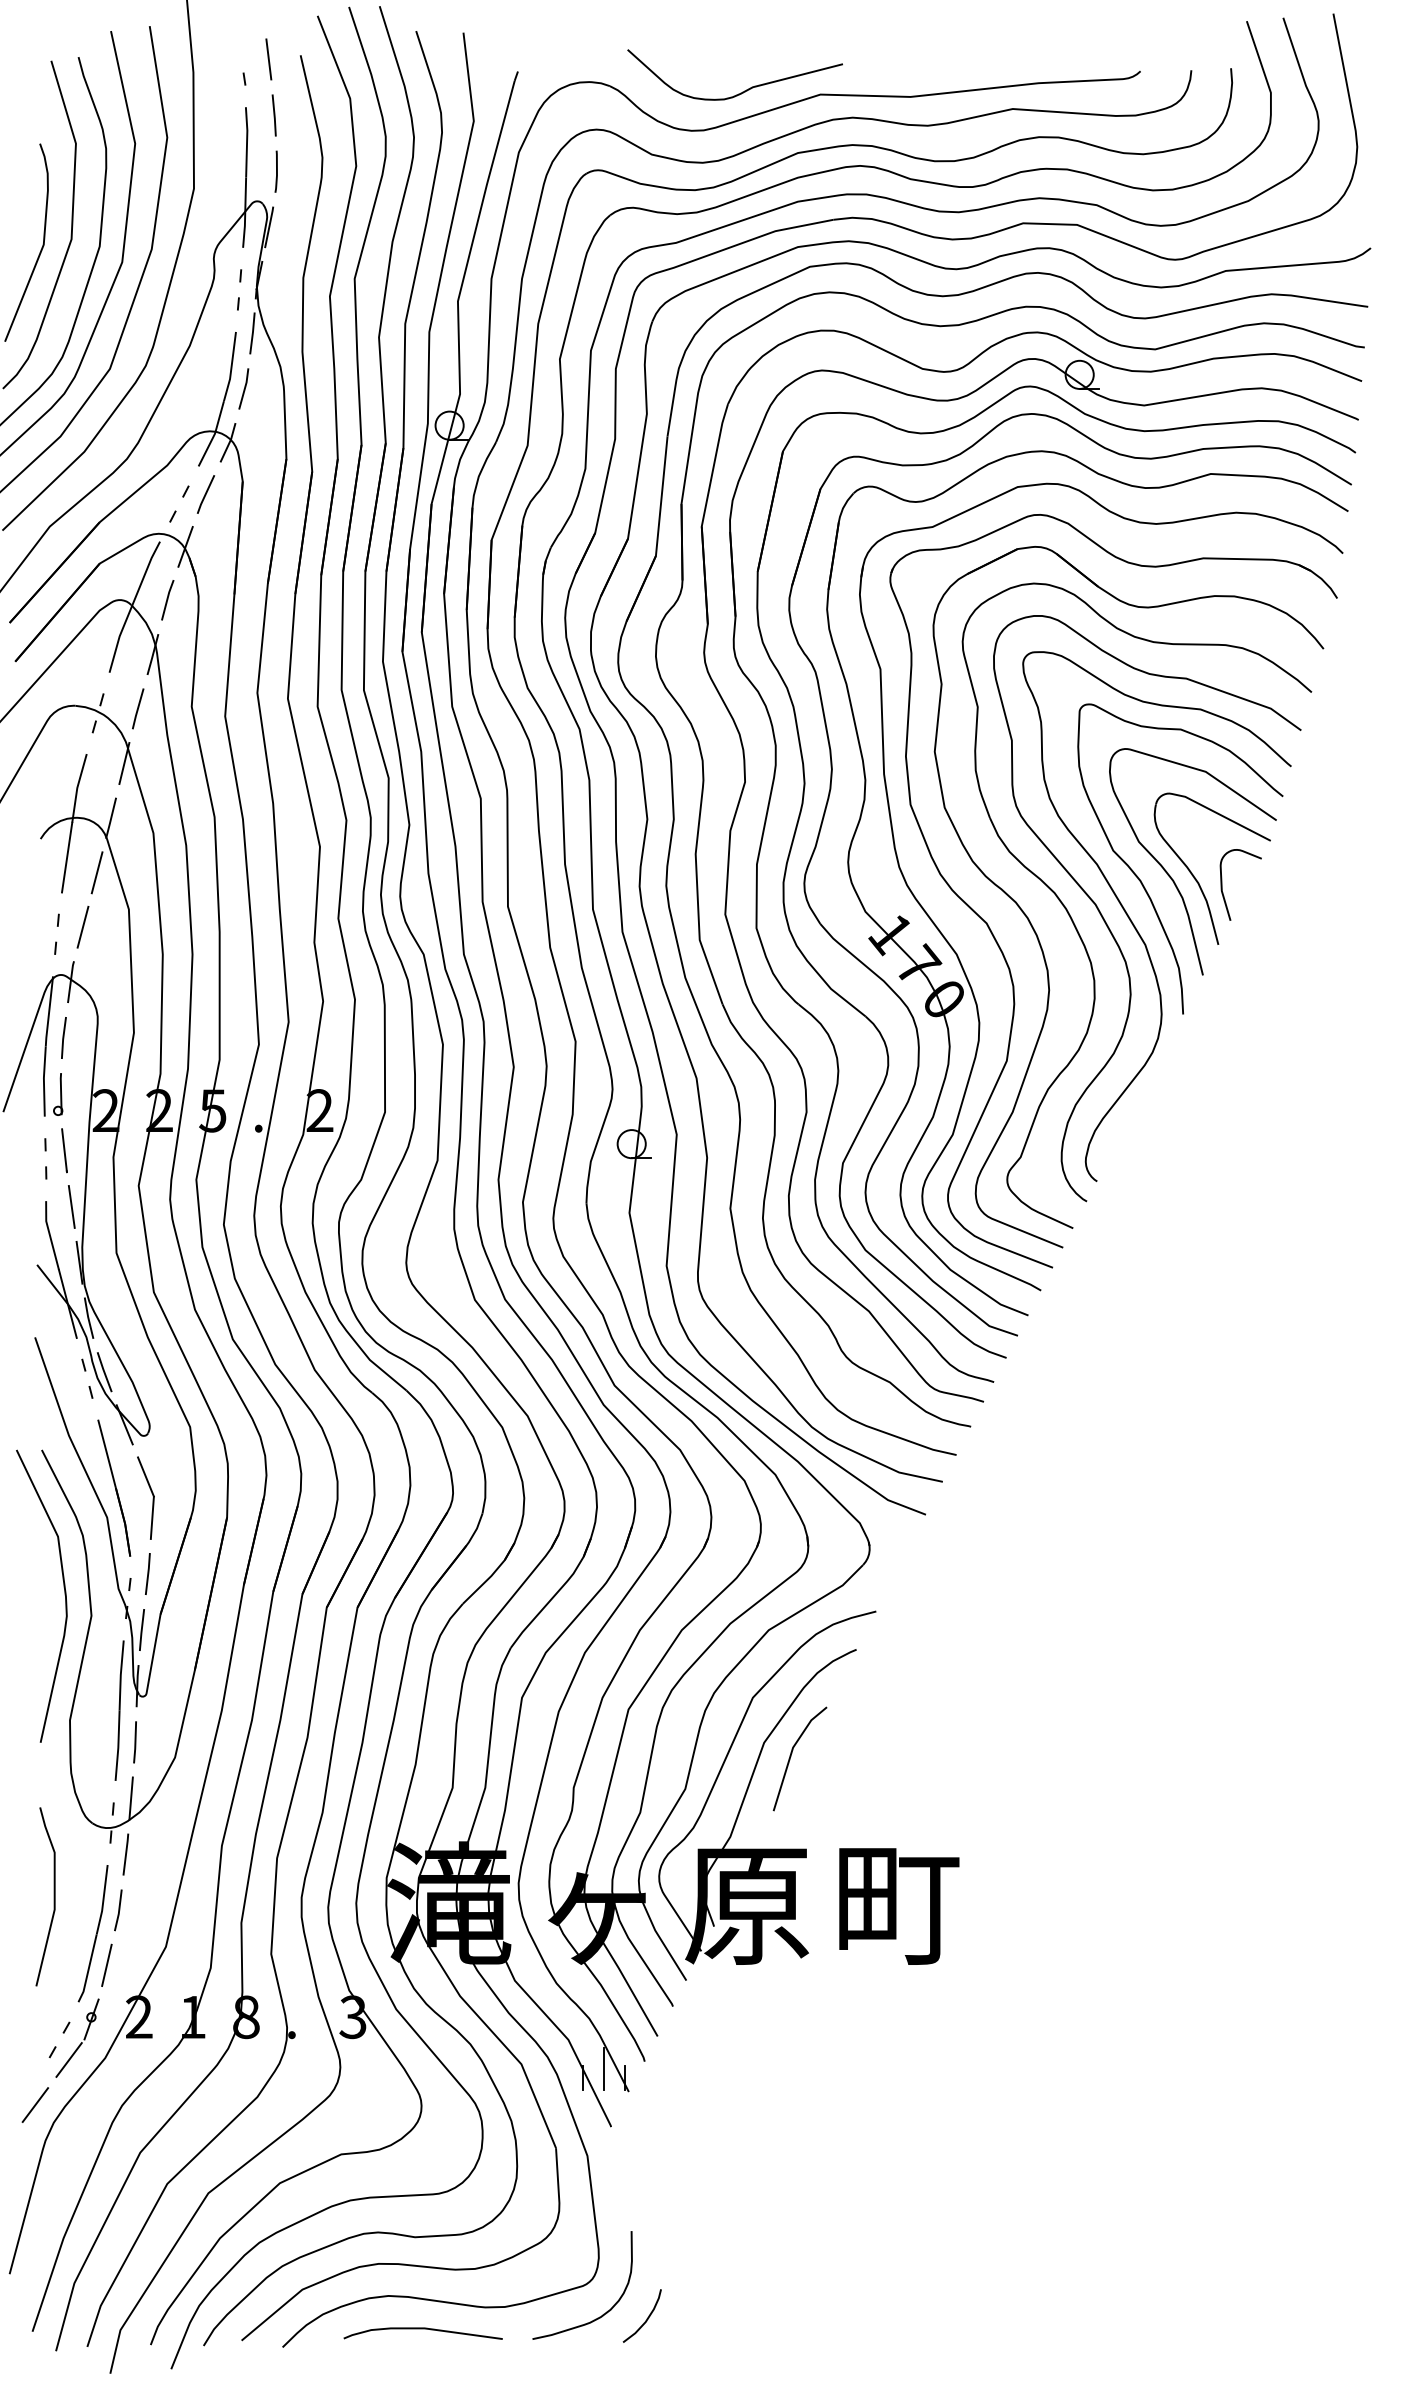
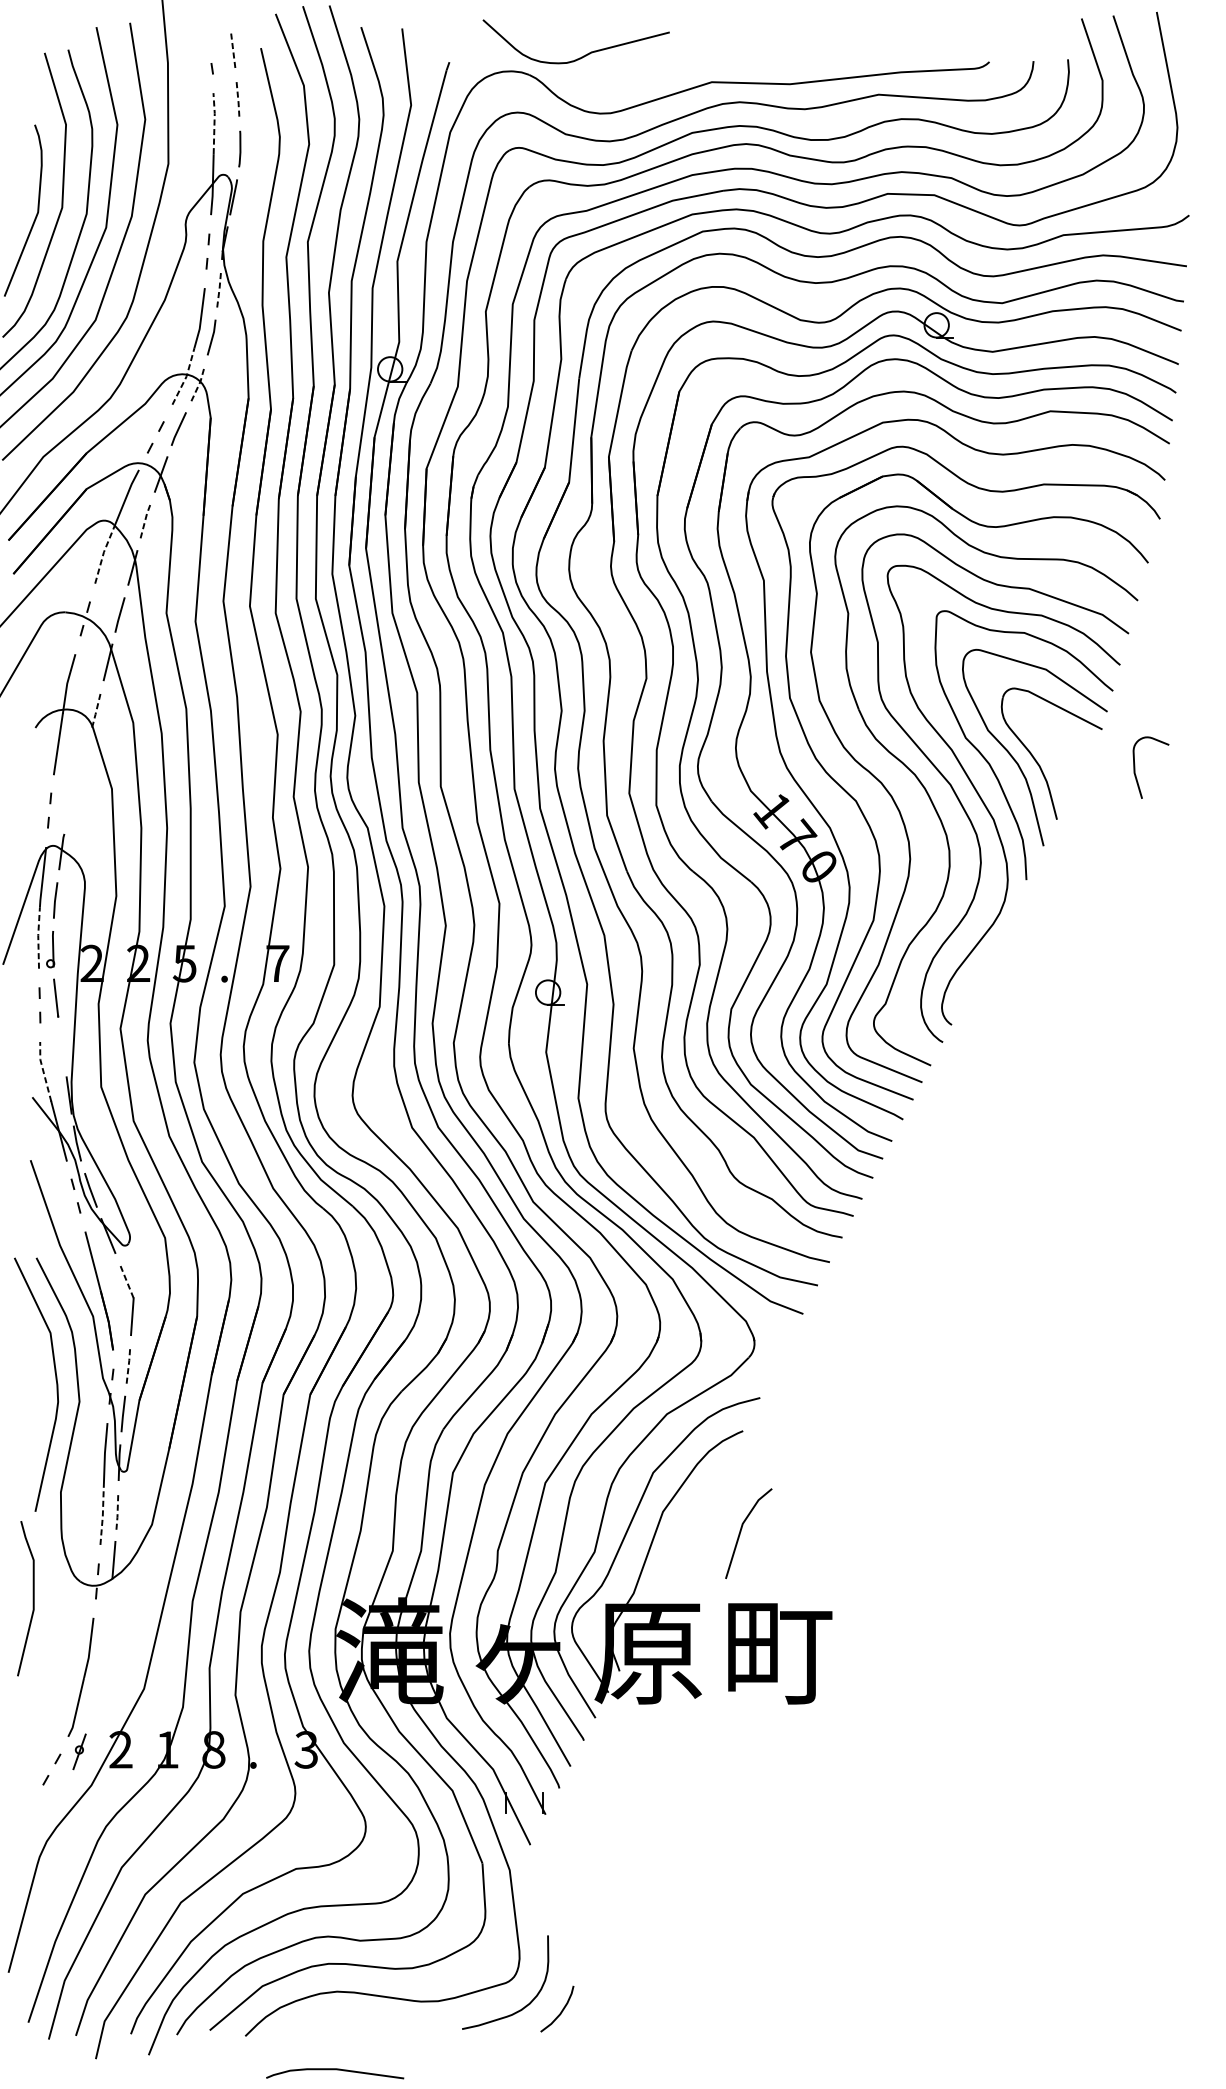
line: (268, 60) -> (233, 52), solid -> dashed
curve: (742, 91) -> (582, 56), moved
line: (274, 116) -> (238, 101), solid -> dashed
line: (247, 141) -> (214, 122), solid -> dashed
line: (252, 332) -> (219, 288), solid -> dashed
line: (214, 434) -> (186, 377), solid -> dashed
line: (229, 442) -> (199, 383), solid -> dashed
line: (167, 598) -> (145, 519), solid -> dashed
line: (119, 638) -> (103, 553), solid -> dashed
line: (111, 818) -> (96, 710), solid -> dashed
line: (96, 872) -> (83, 756), removed
curve: (1222, 884) -> (1135, 767), moved
line: (82, 926) -> (71, 803), removed
line: (43, 1081) -> (37, 938), solid -> dashed
text: (319, 1110) -> (277, 963), 2 -> 7
line: (71, 1206) -> (62, 1046), removed
line: (49, 1234) -> (43, 1070), solid -> dashed
line: (145, 1476) -> (126, 1280), solid -> dashed
line: (148, 1573) -> (128, 1365), solid -> dashed
line: (135, 1743) -> (117, 1512), solid -> dashed
line: (118, 1746) -> (102, 1515), solid -> dashed
line: (791, 1756) -> (741, 1531), moved
line: (125, 1854) -> (109, 1608), removed
line: (53, 1896) -> (32, 1598), moved
line: (118, 1910) -> (102, 1657), removed
line: (106, 1964) -> (92, 1704), removed
line: (68, 2059) -> (59, 1786), removed
line: (604, 2068) -> (524, 1794), removed
line: (35, 2104) -> (30, 1825), removed
curve: (422, 2329) -> (334, 2070), moved

